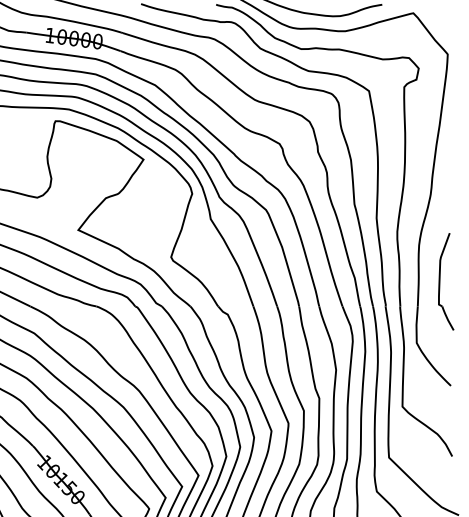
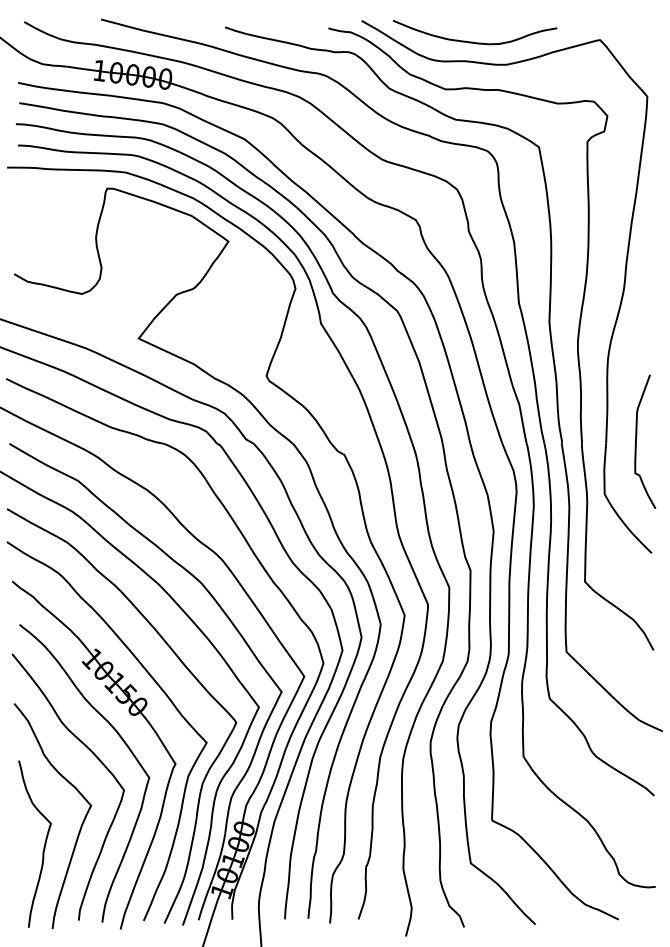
part: (439, 281) -> (636, 441), moved

